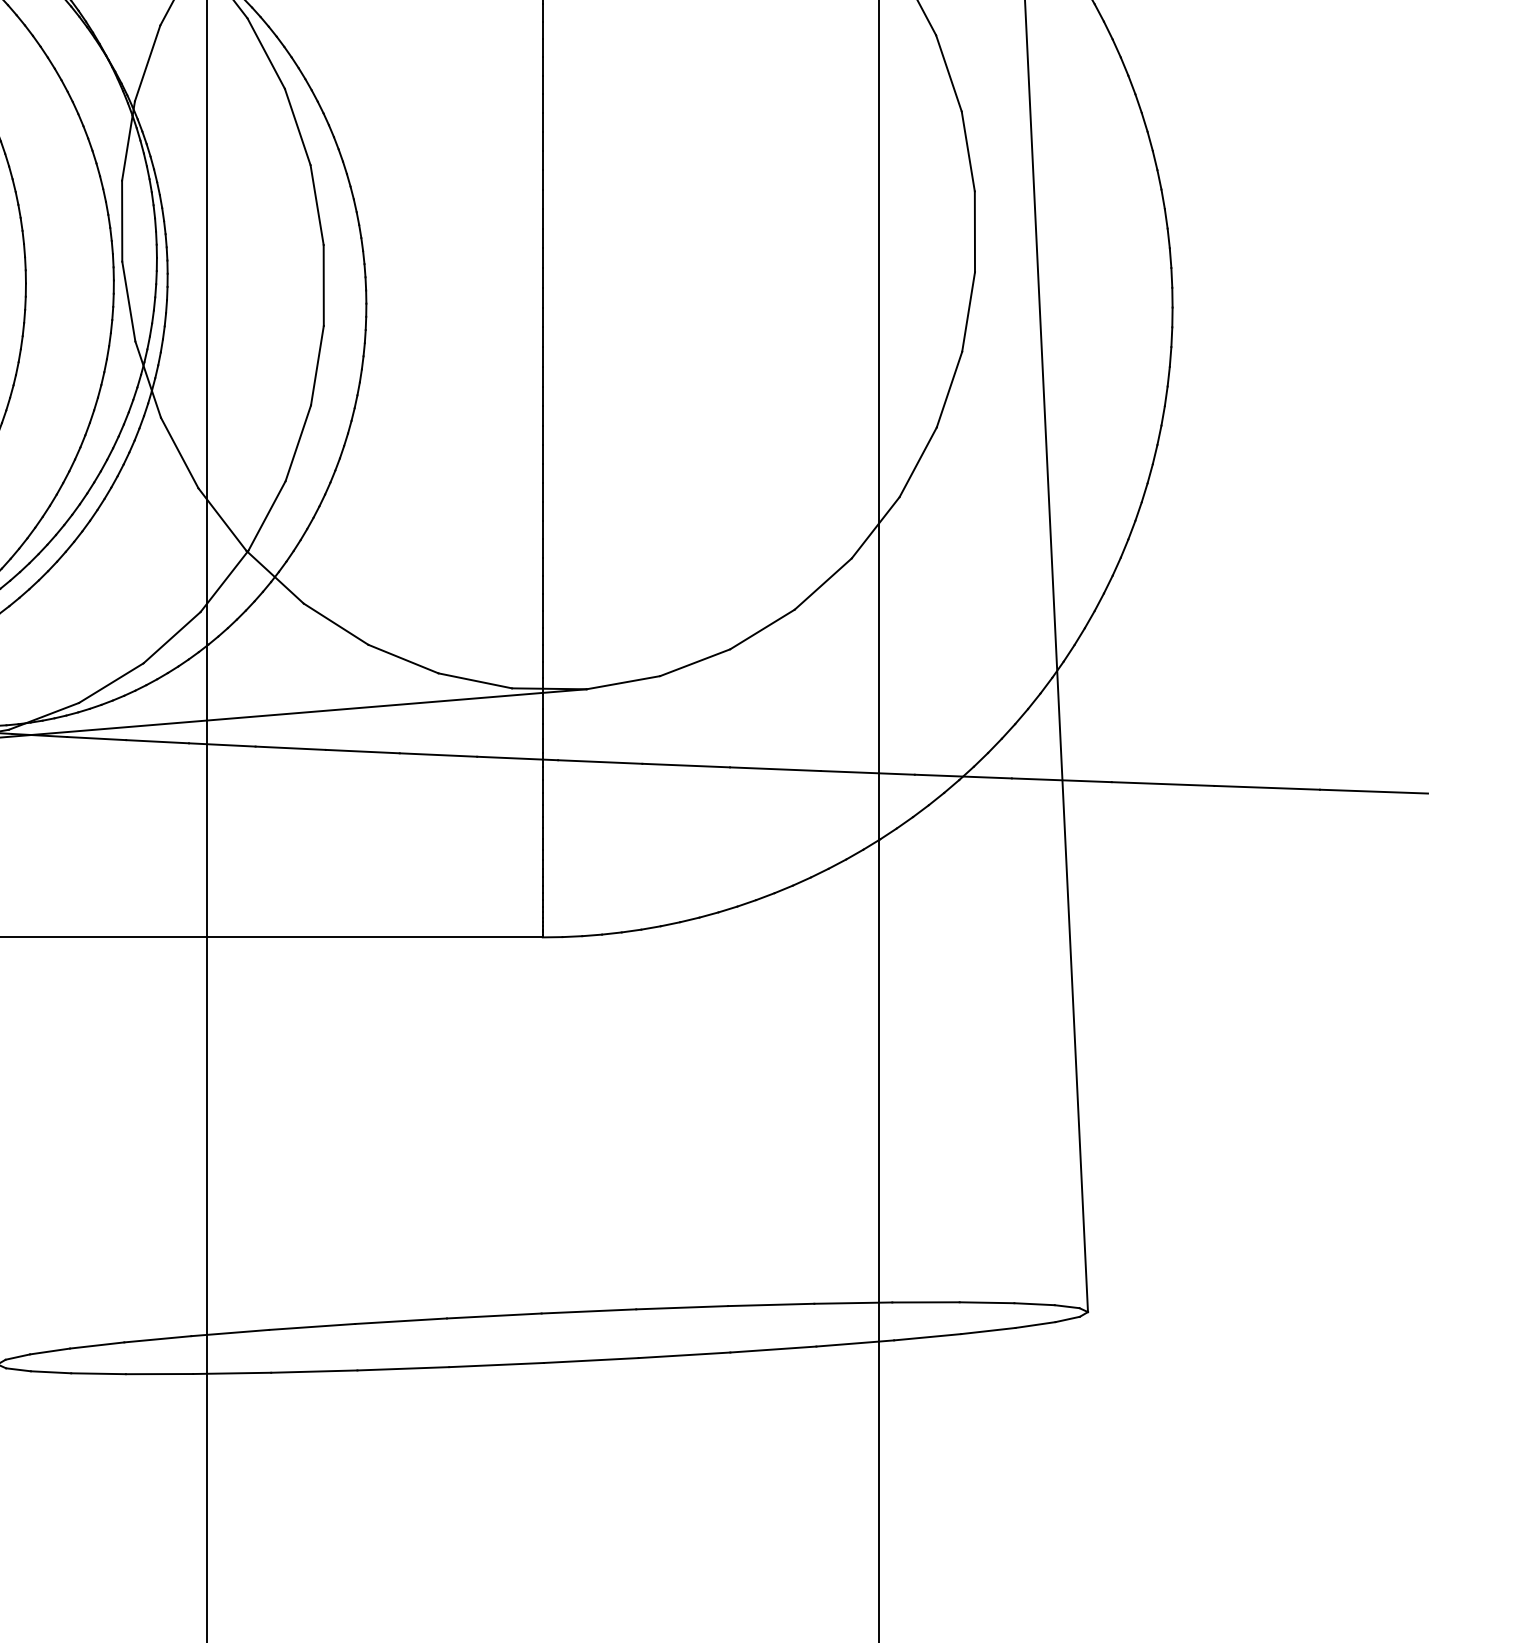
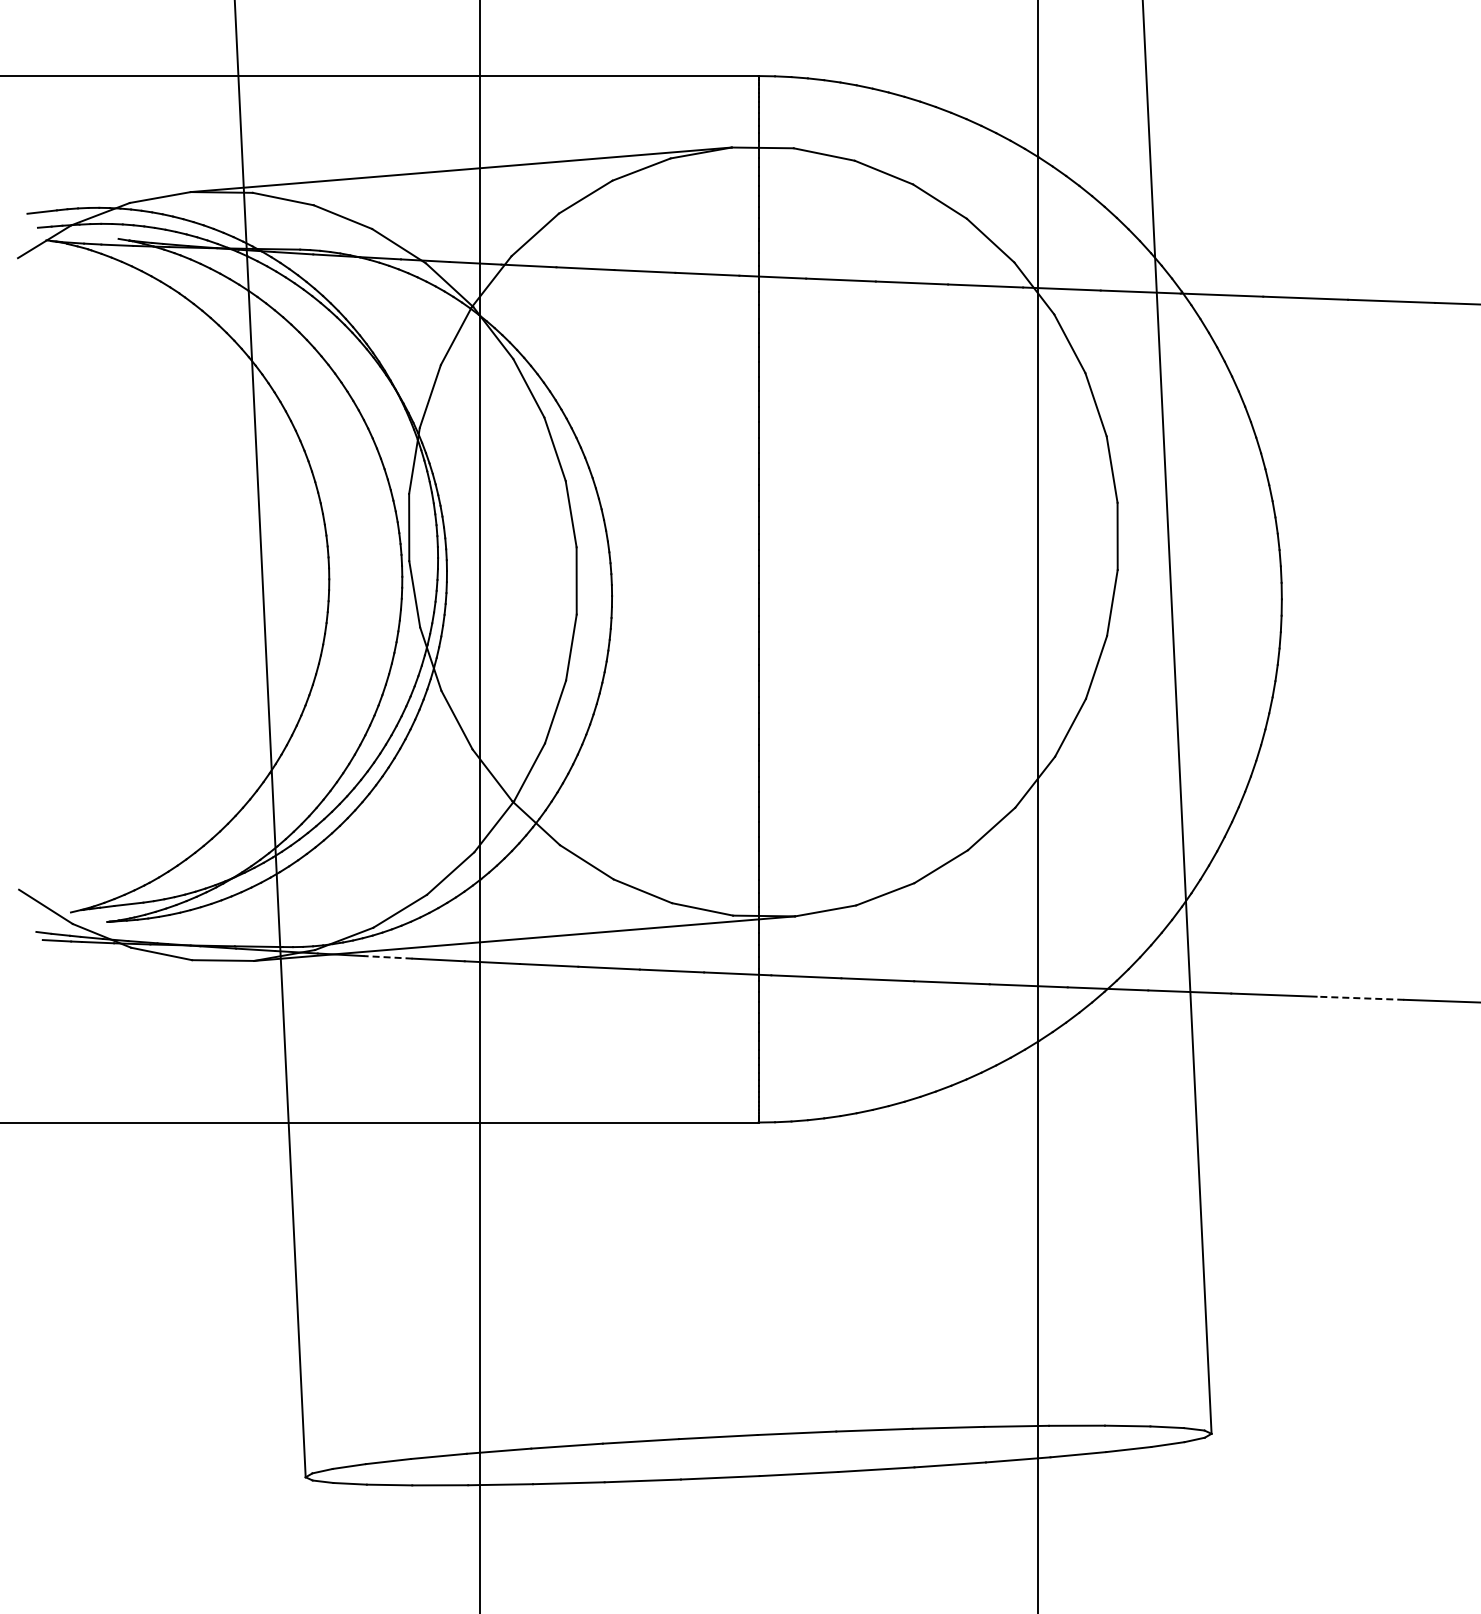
line: (97, 738) -> (388, 957), solid -> dashed
line: (1267, 788) -> (1360, 998), solid -> dashed

